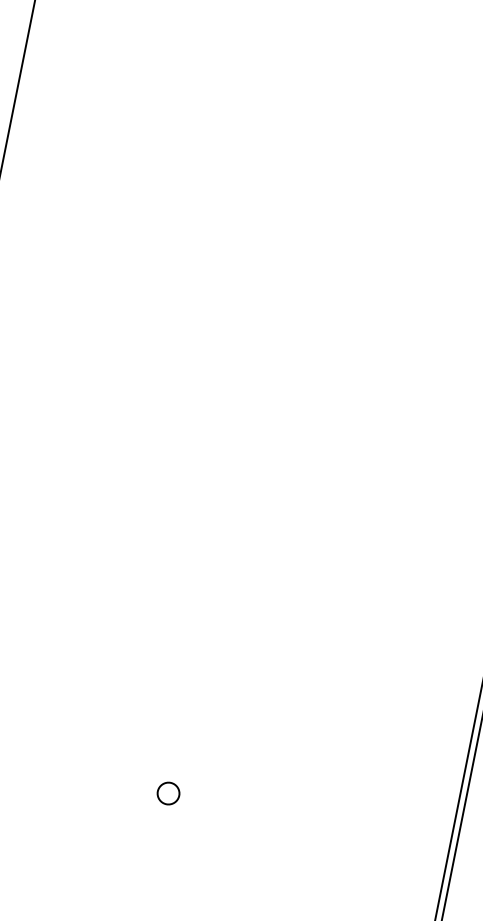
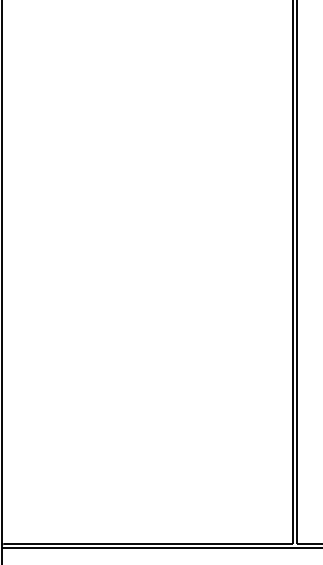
part: (168, 793) -> (147, 399), removed

